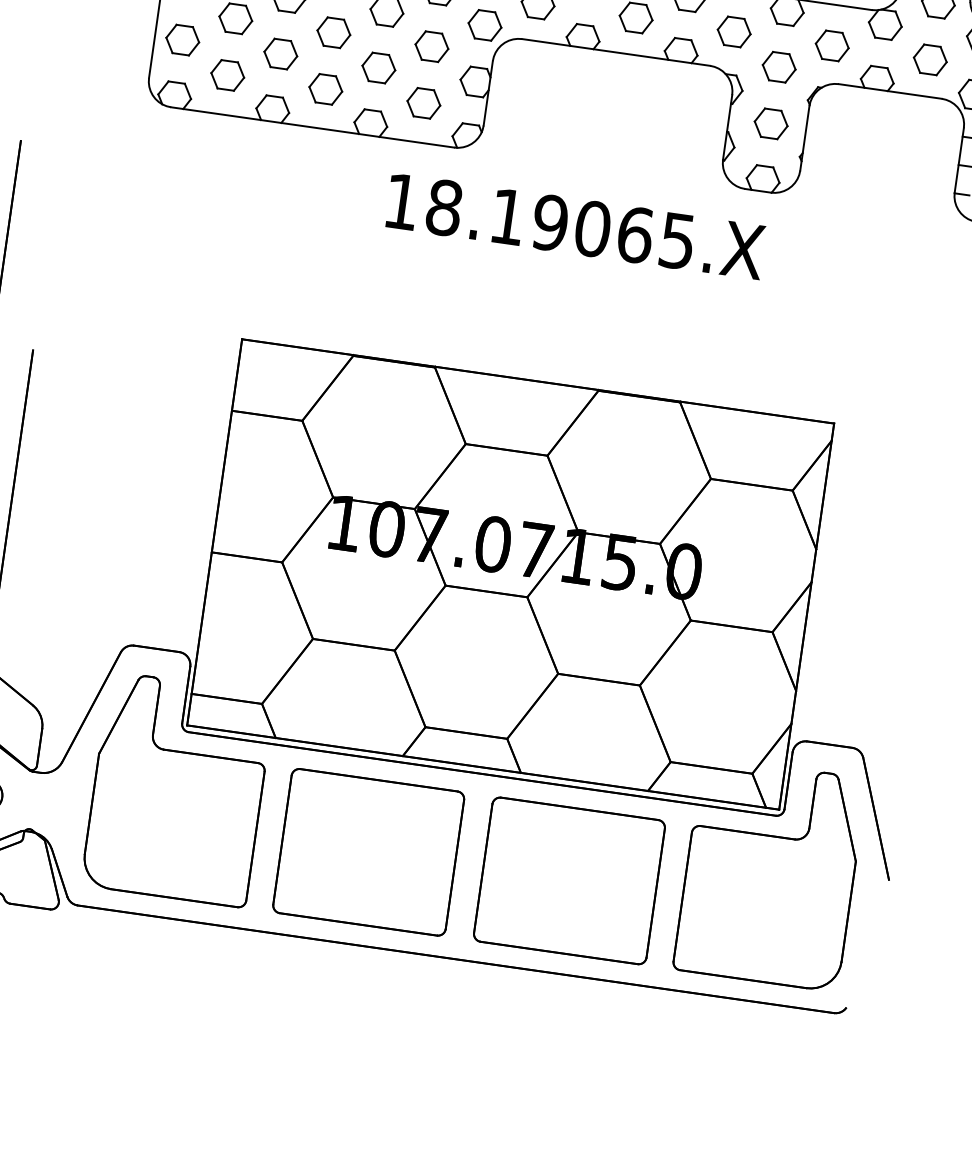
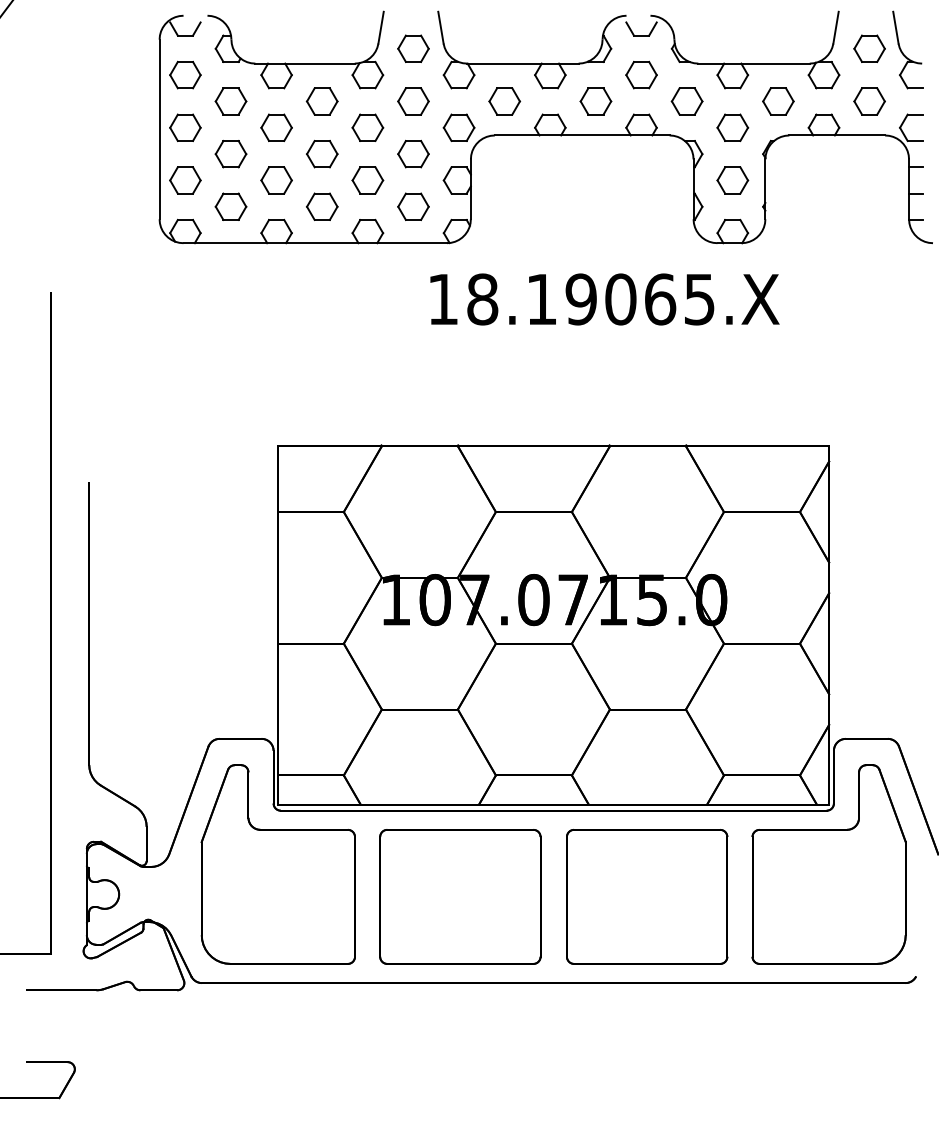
text: (575, 226) -> (604, 299), moved

